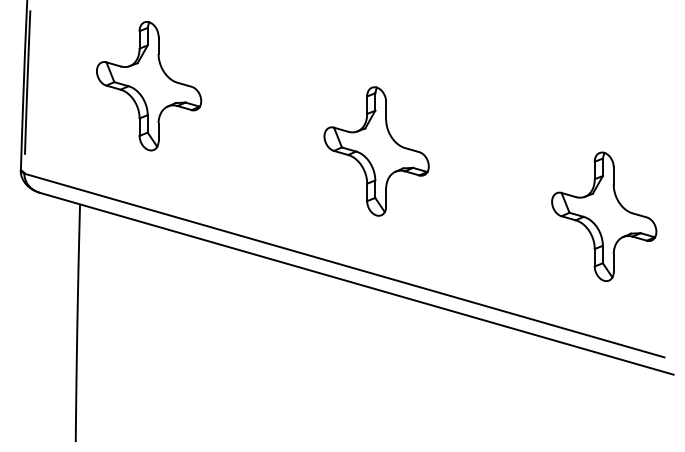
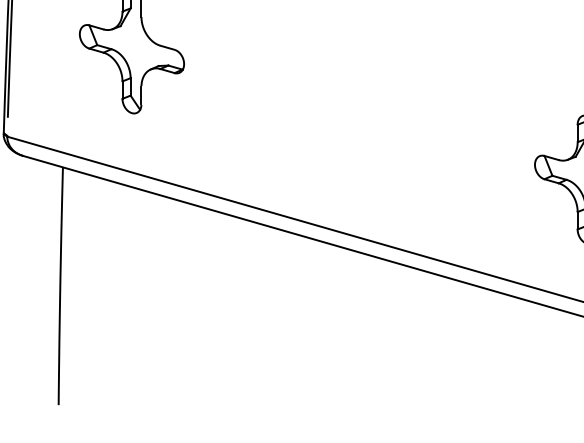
part: (376, 151) -> (359, 114), removed

